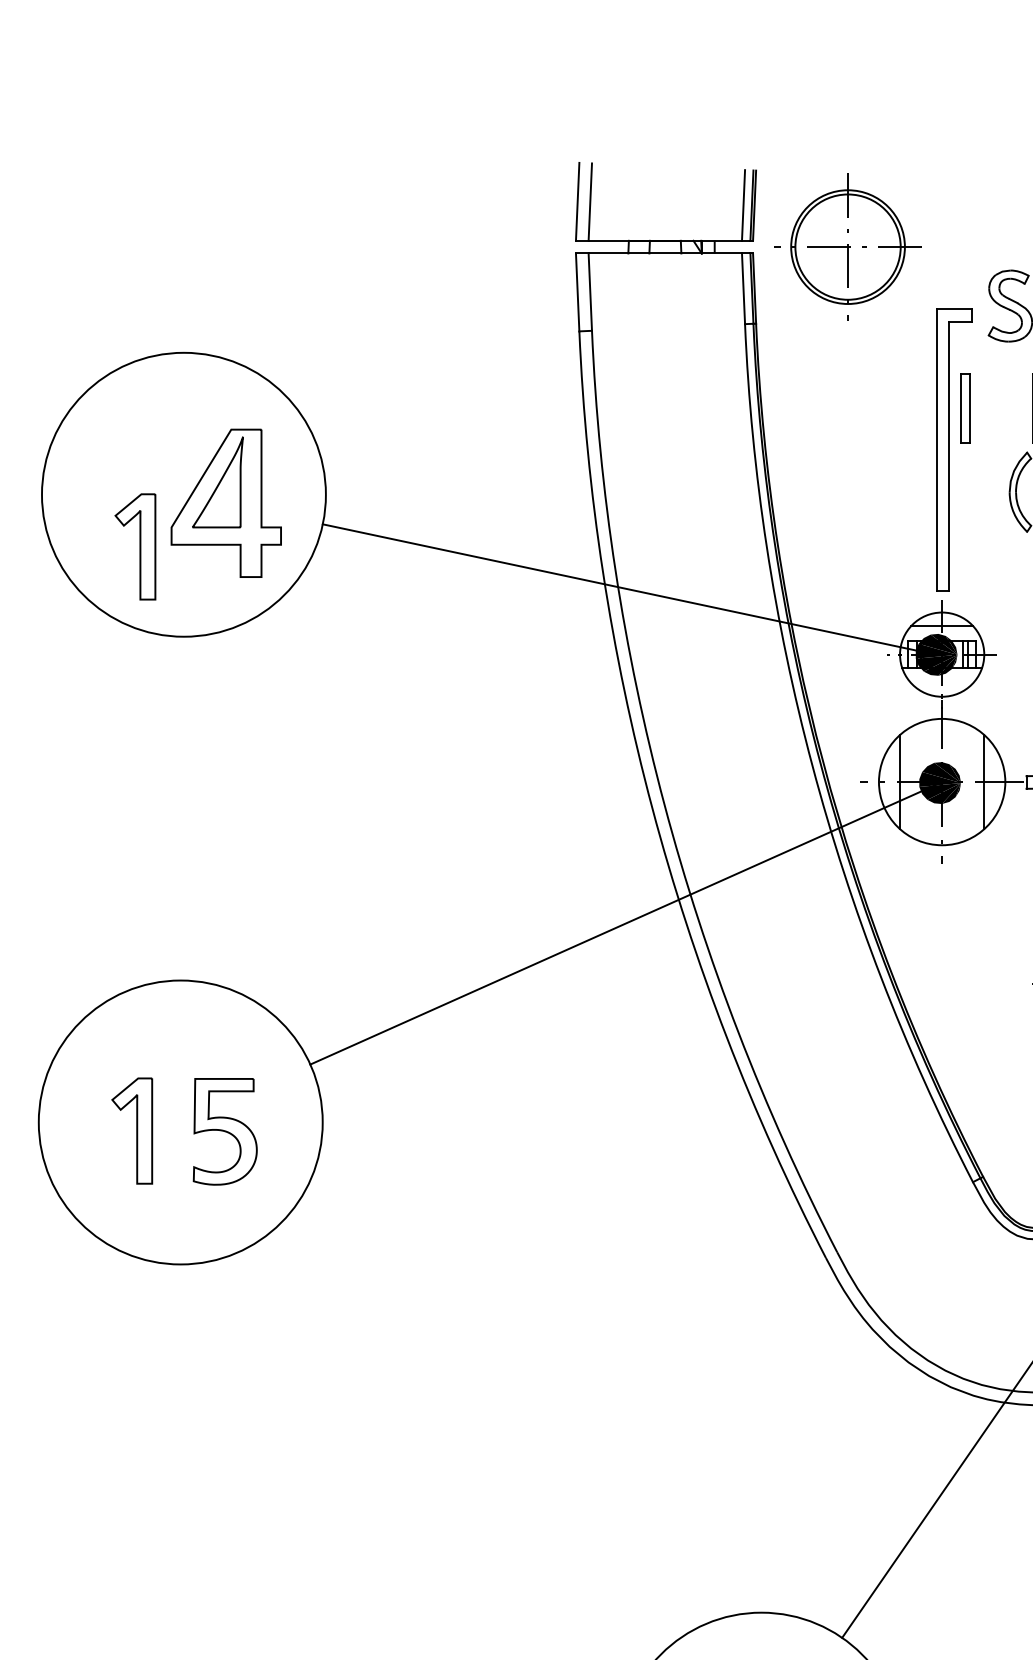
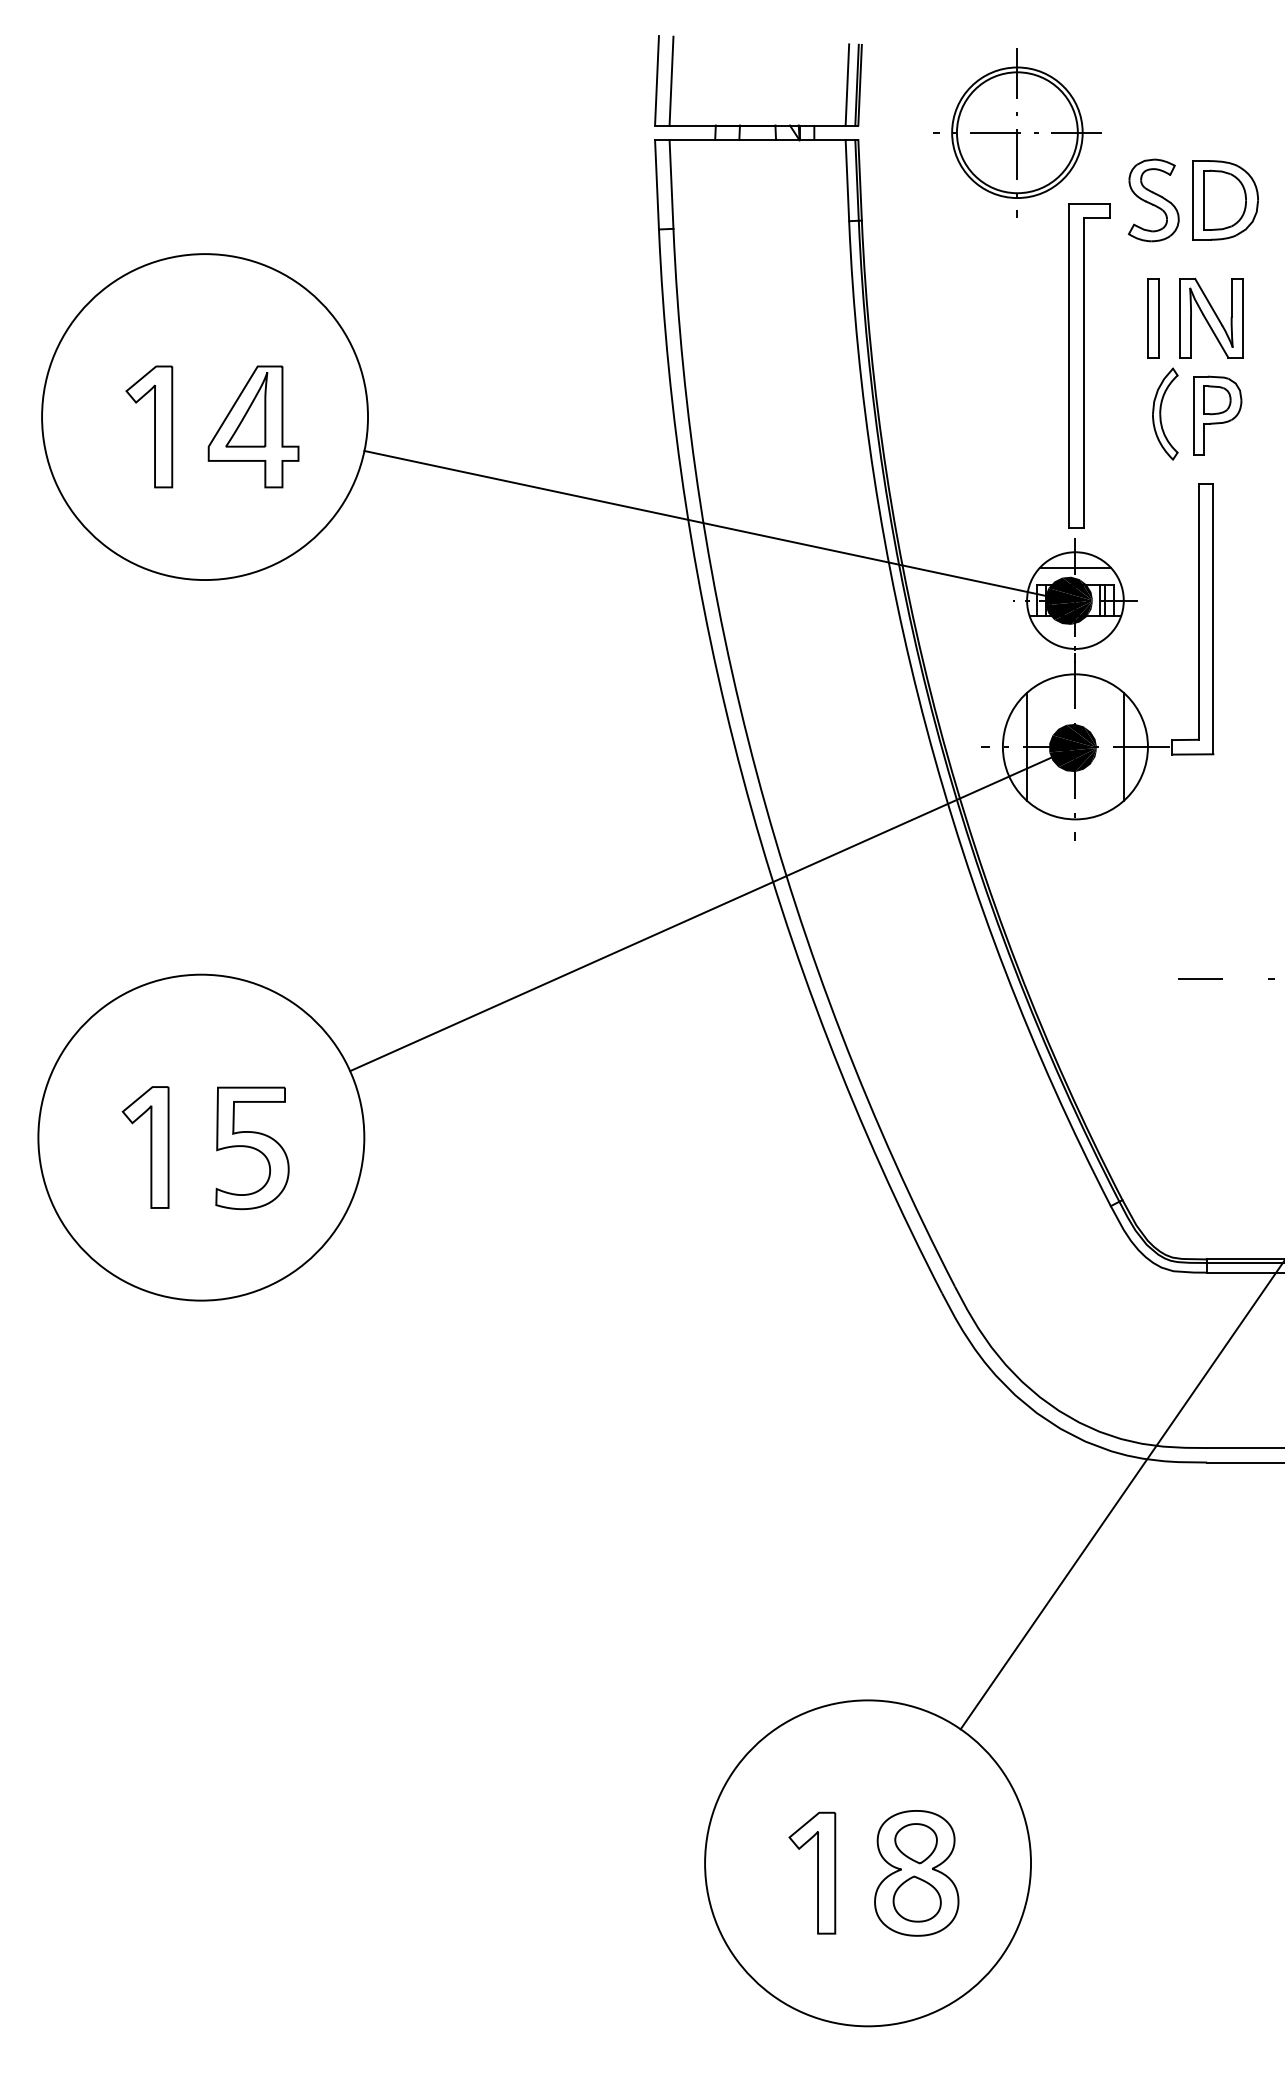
part: (848, 246) -> (1017, 132), moved
part: (965, 408) -> (1153, 318), moved
part: (226, 502) -> (253, 426), size x0.71
part: (135, 546) -> (149, 426), moved

